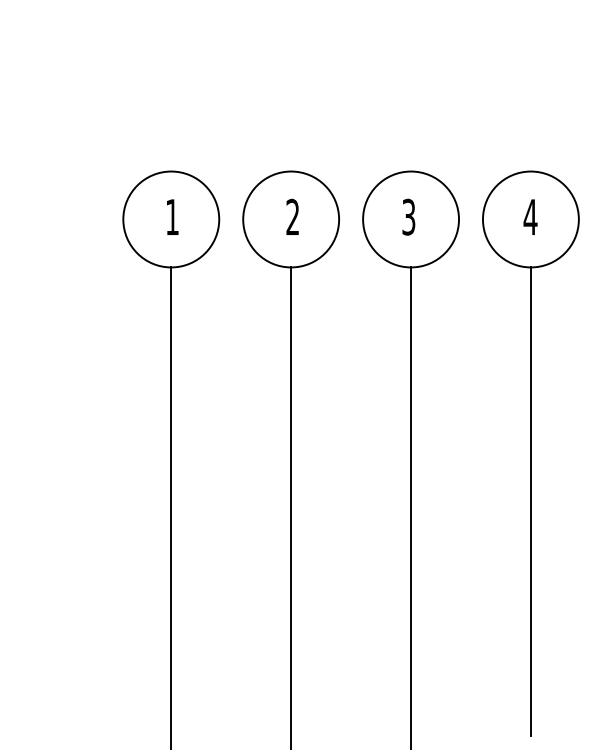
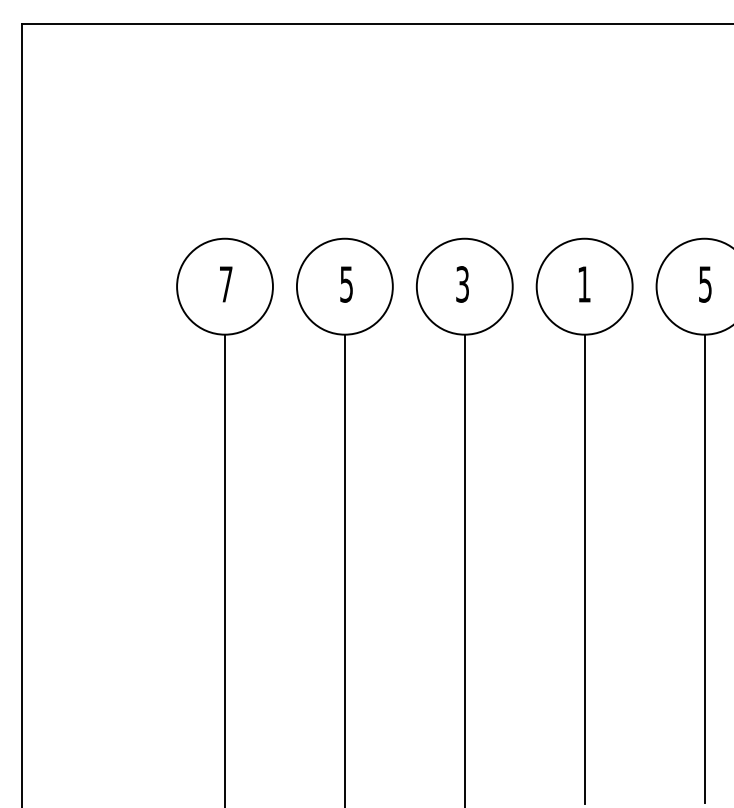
text: (172, 217) -> (226, 284), 1 -> 7
text: (292, 217) -> (346, 284), 2 -> 5
text: (530, 217) -> (584, 284), 4 -> 1

